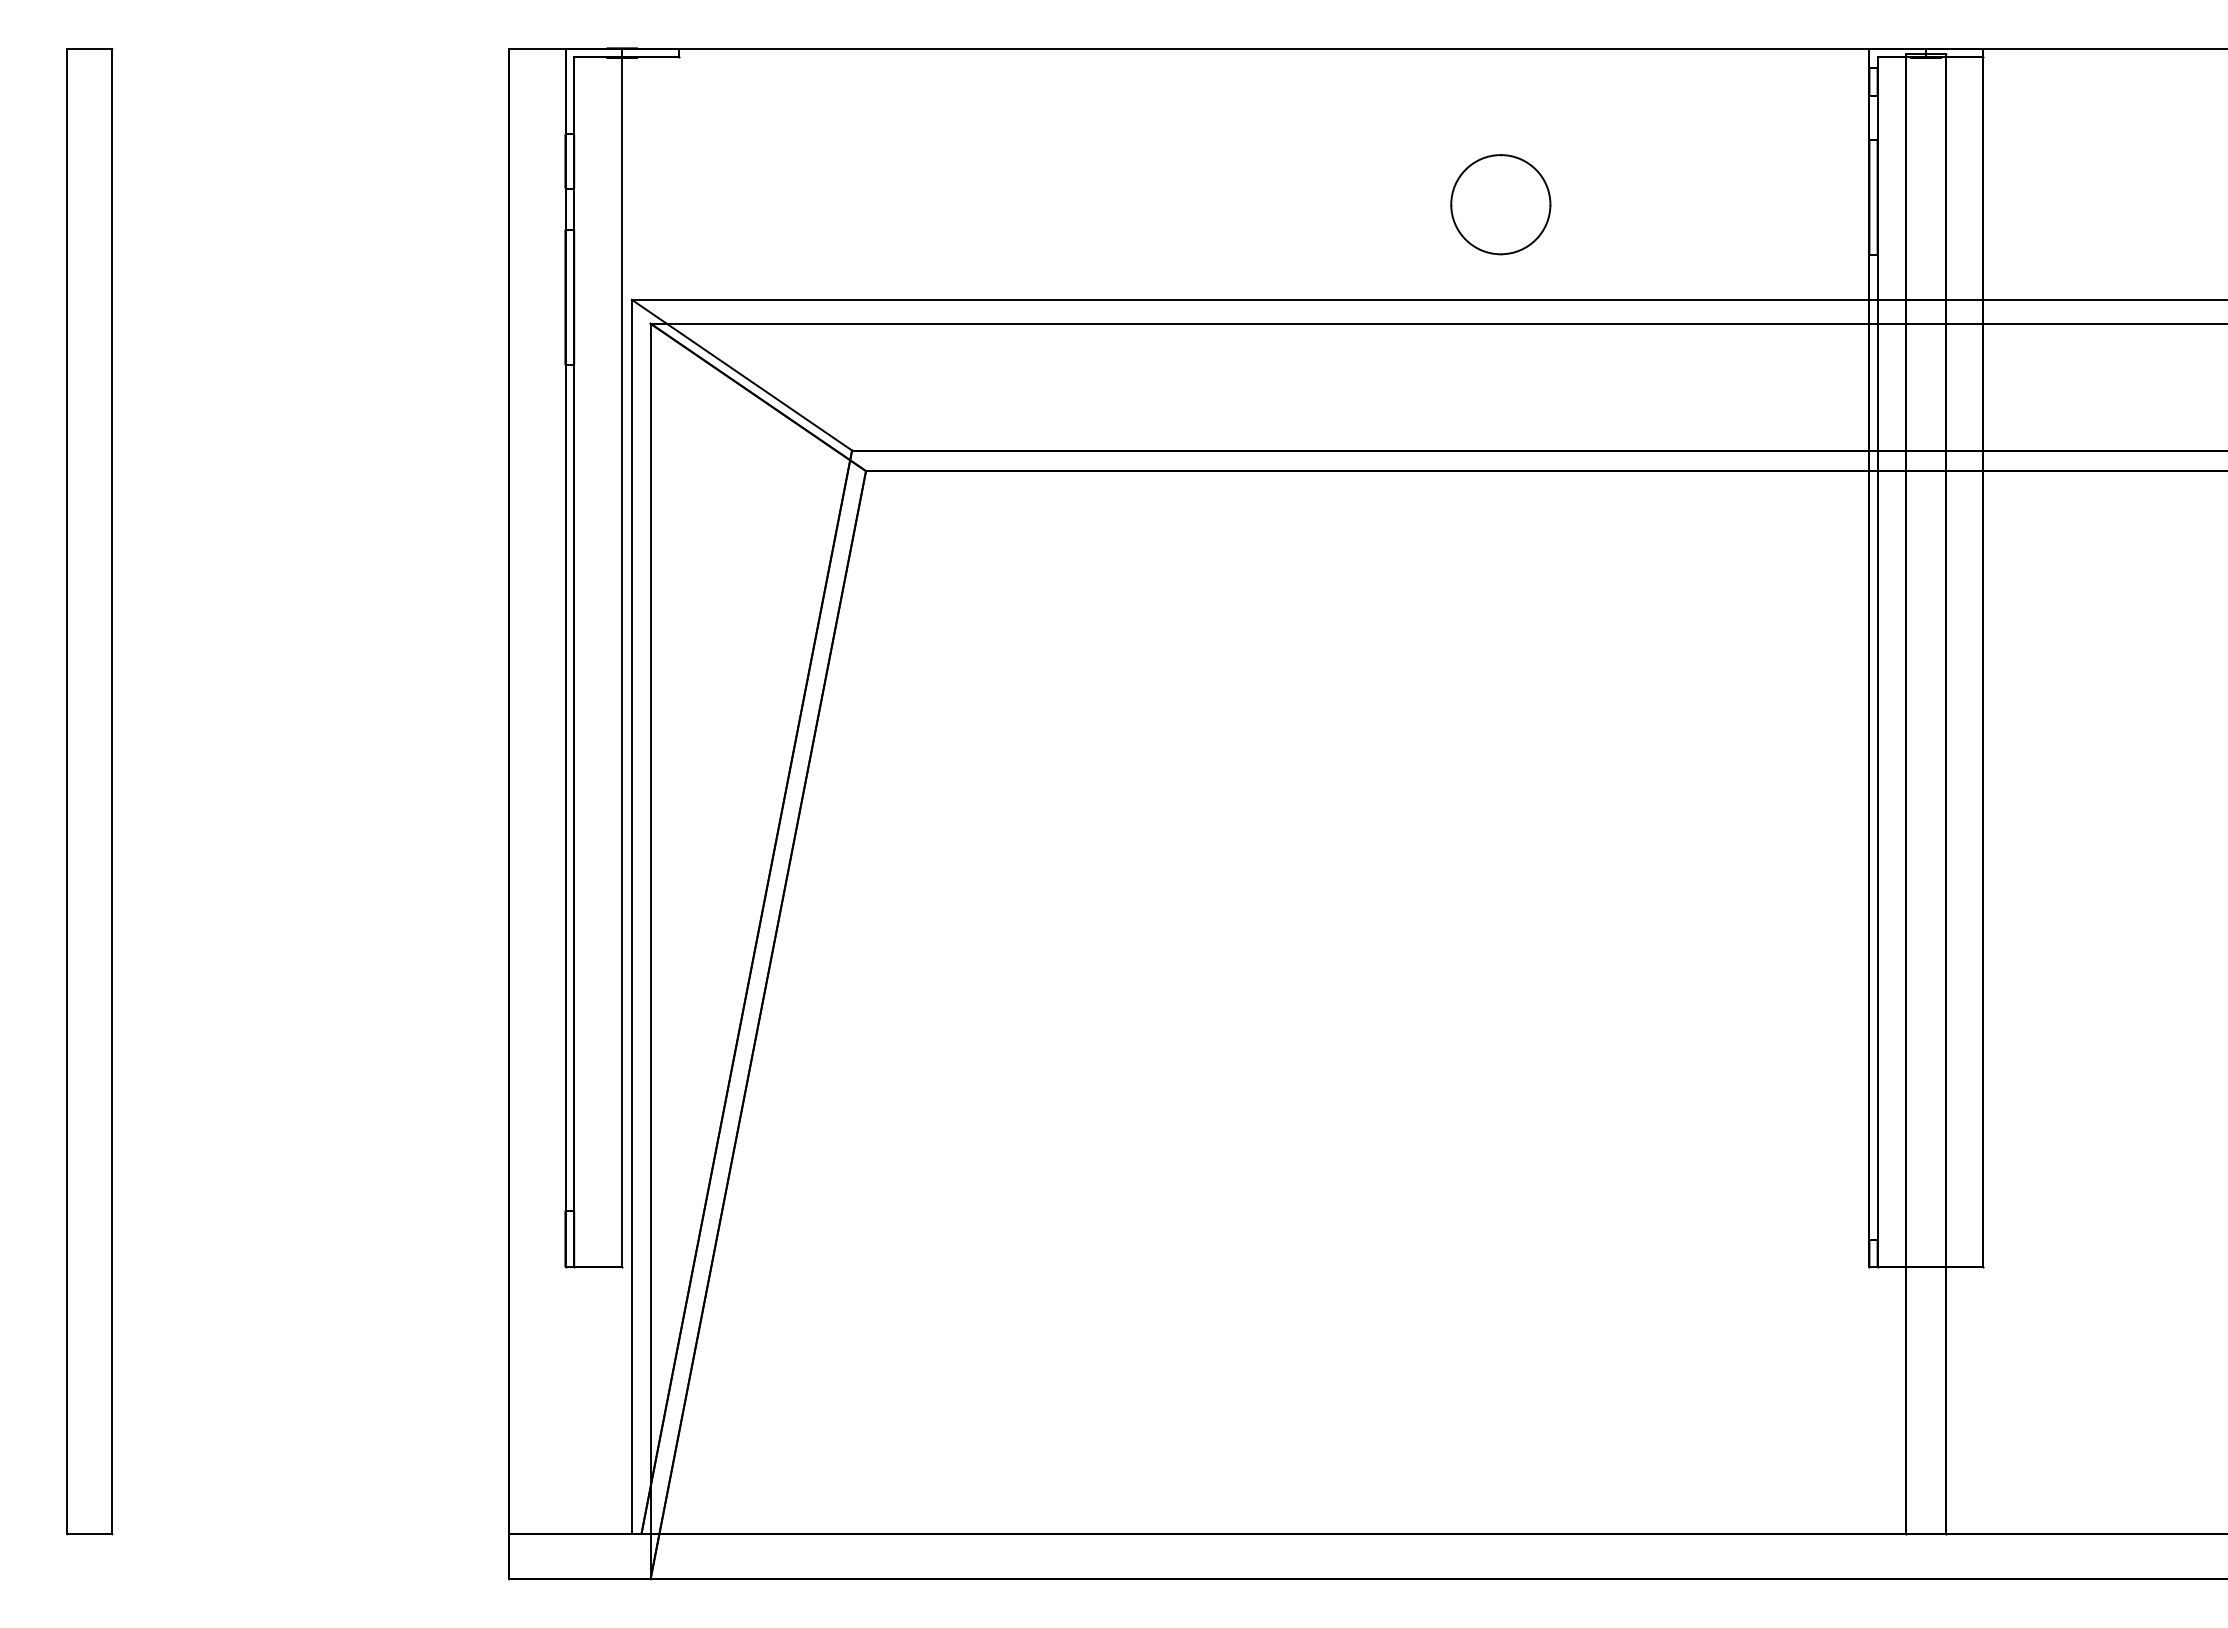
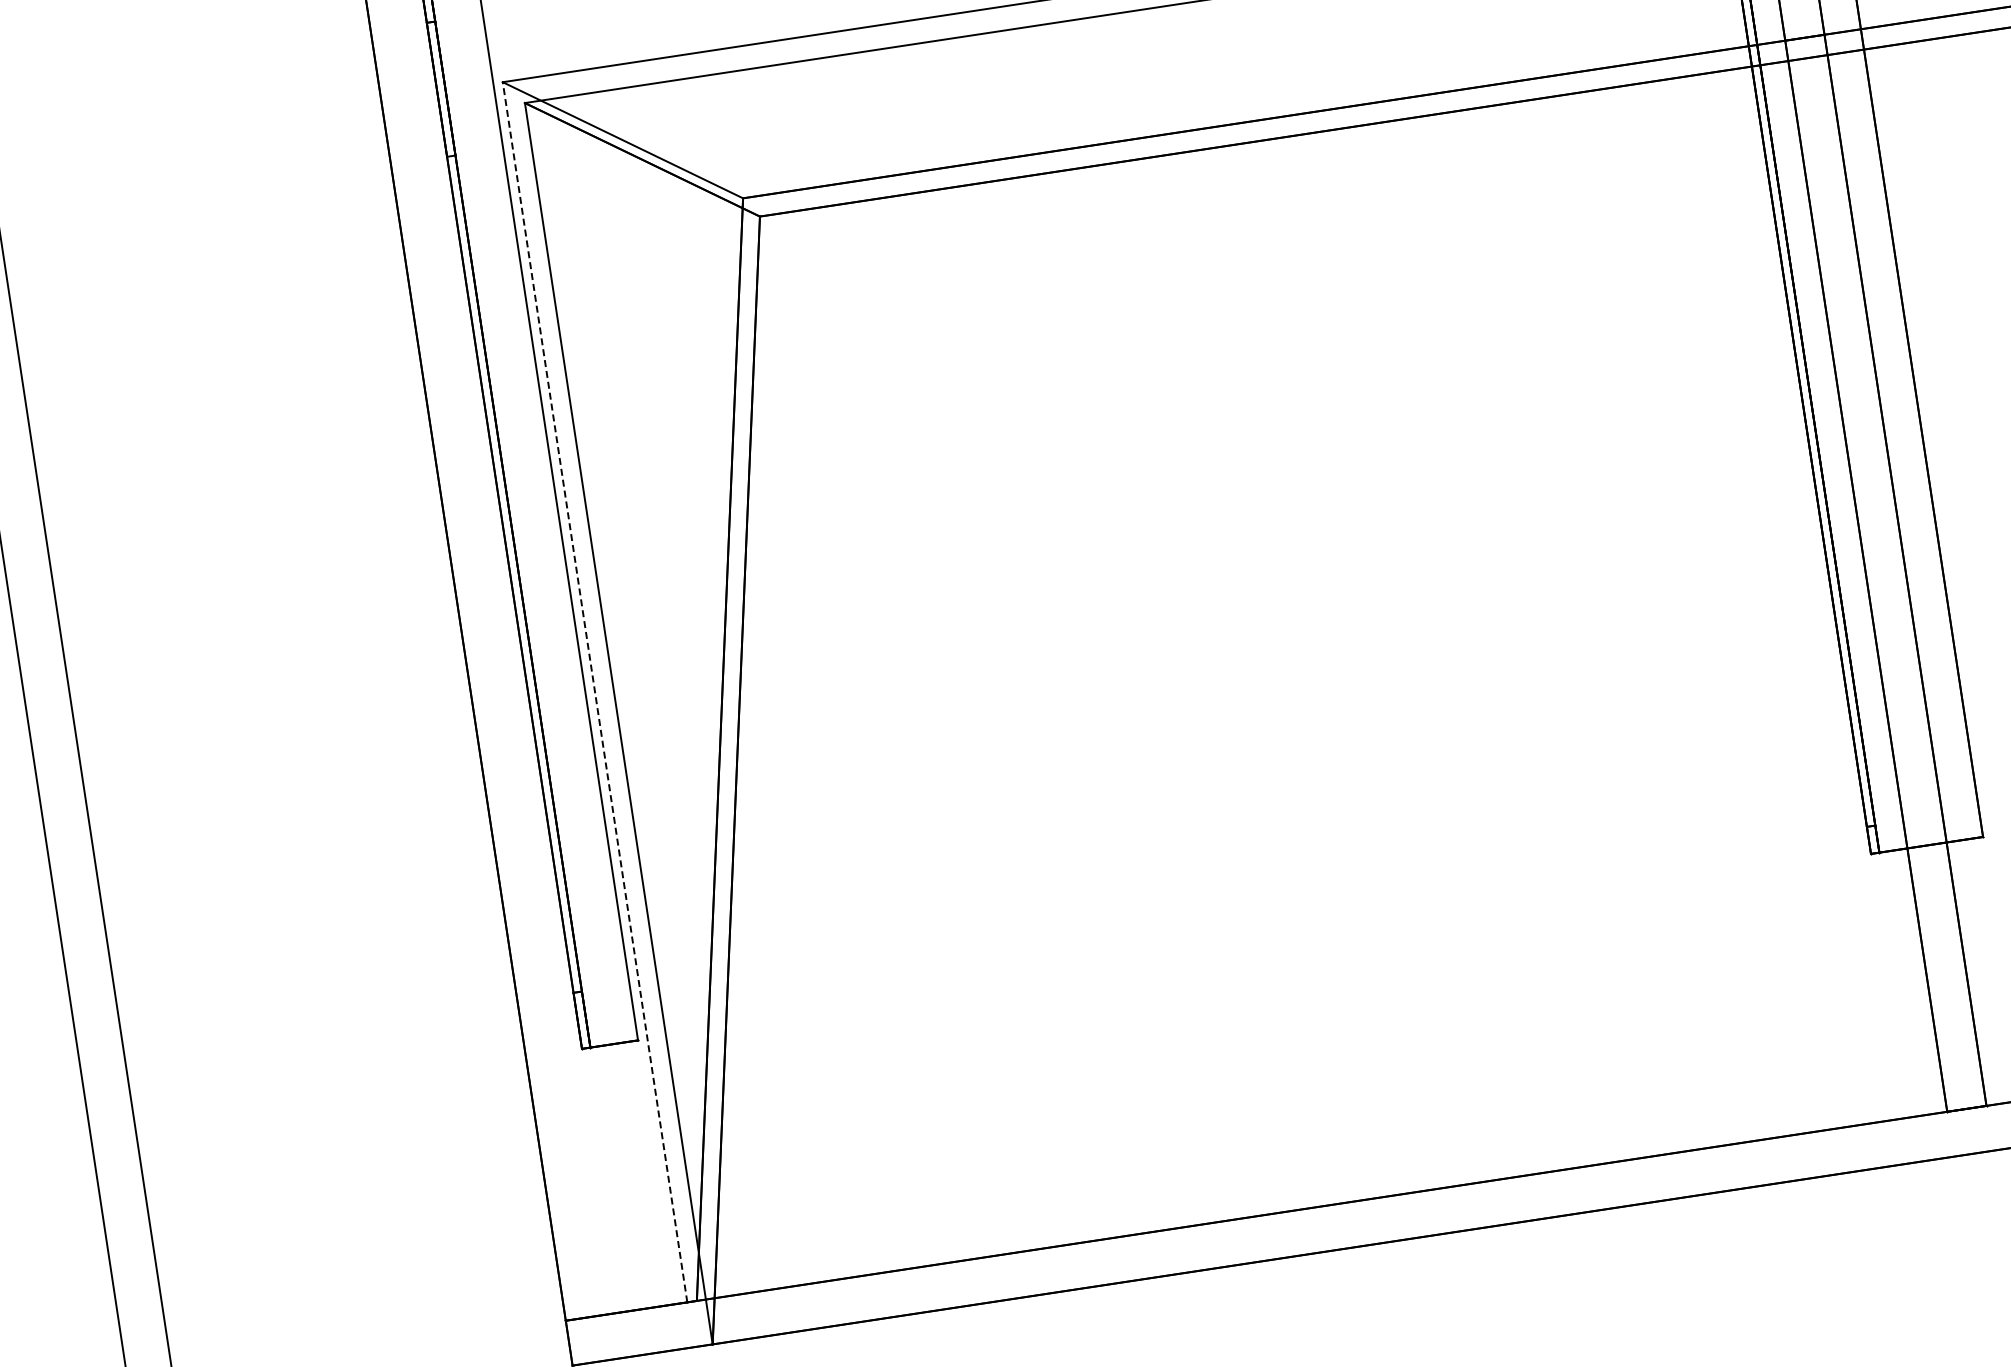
line: (631, 916) -> (594, 692), solid -> dashed

